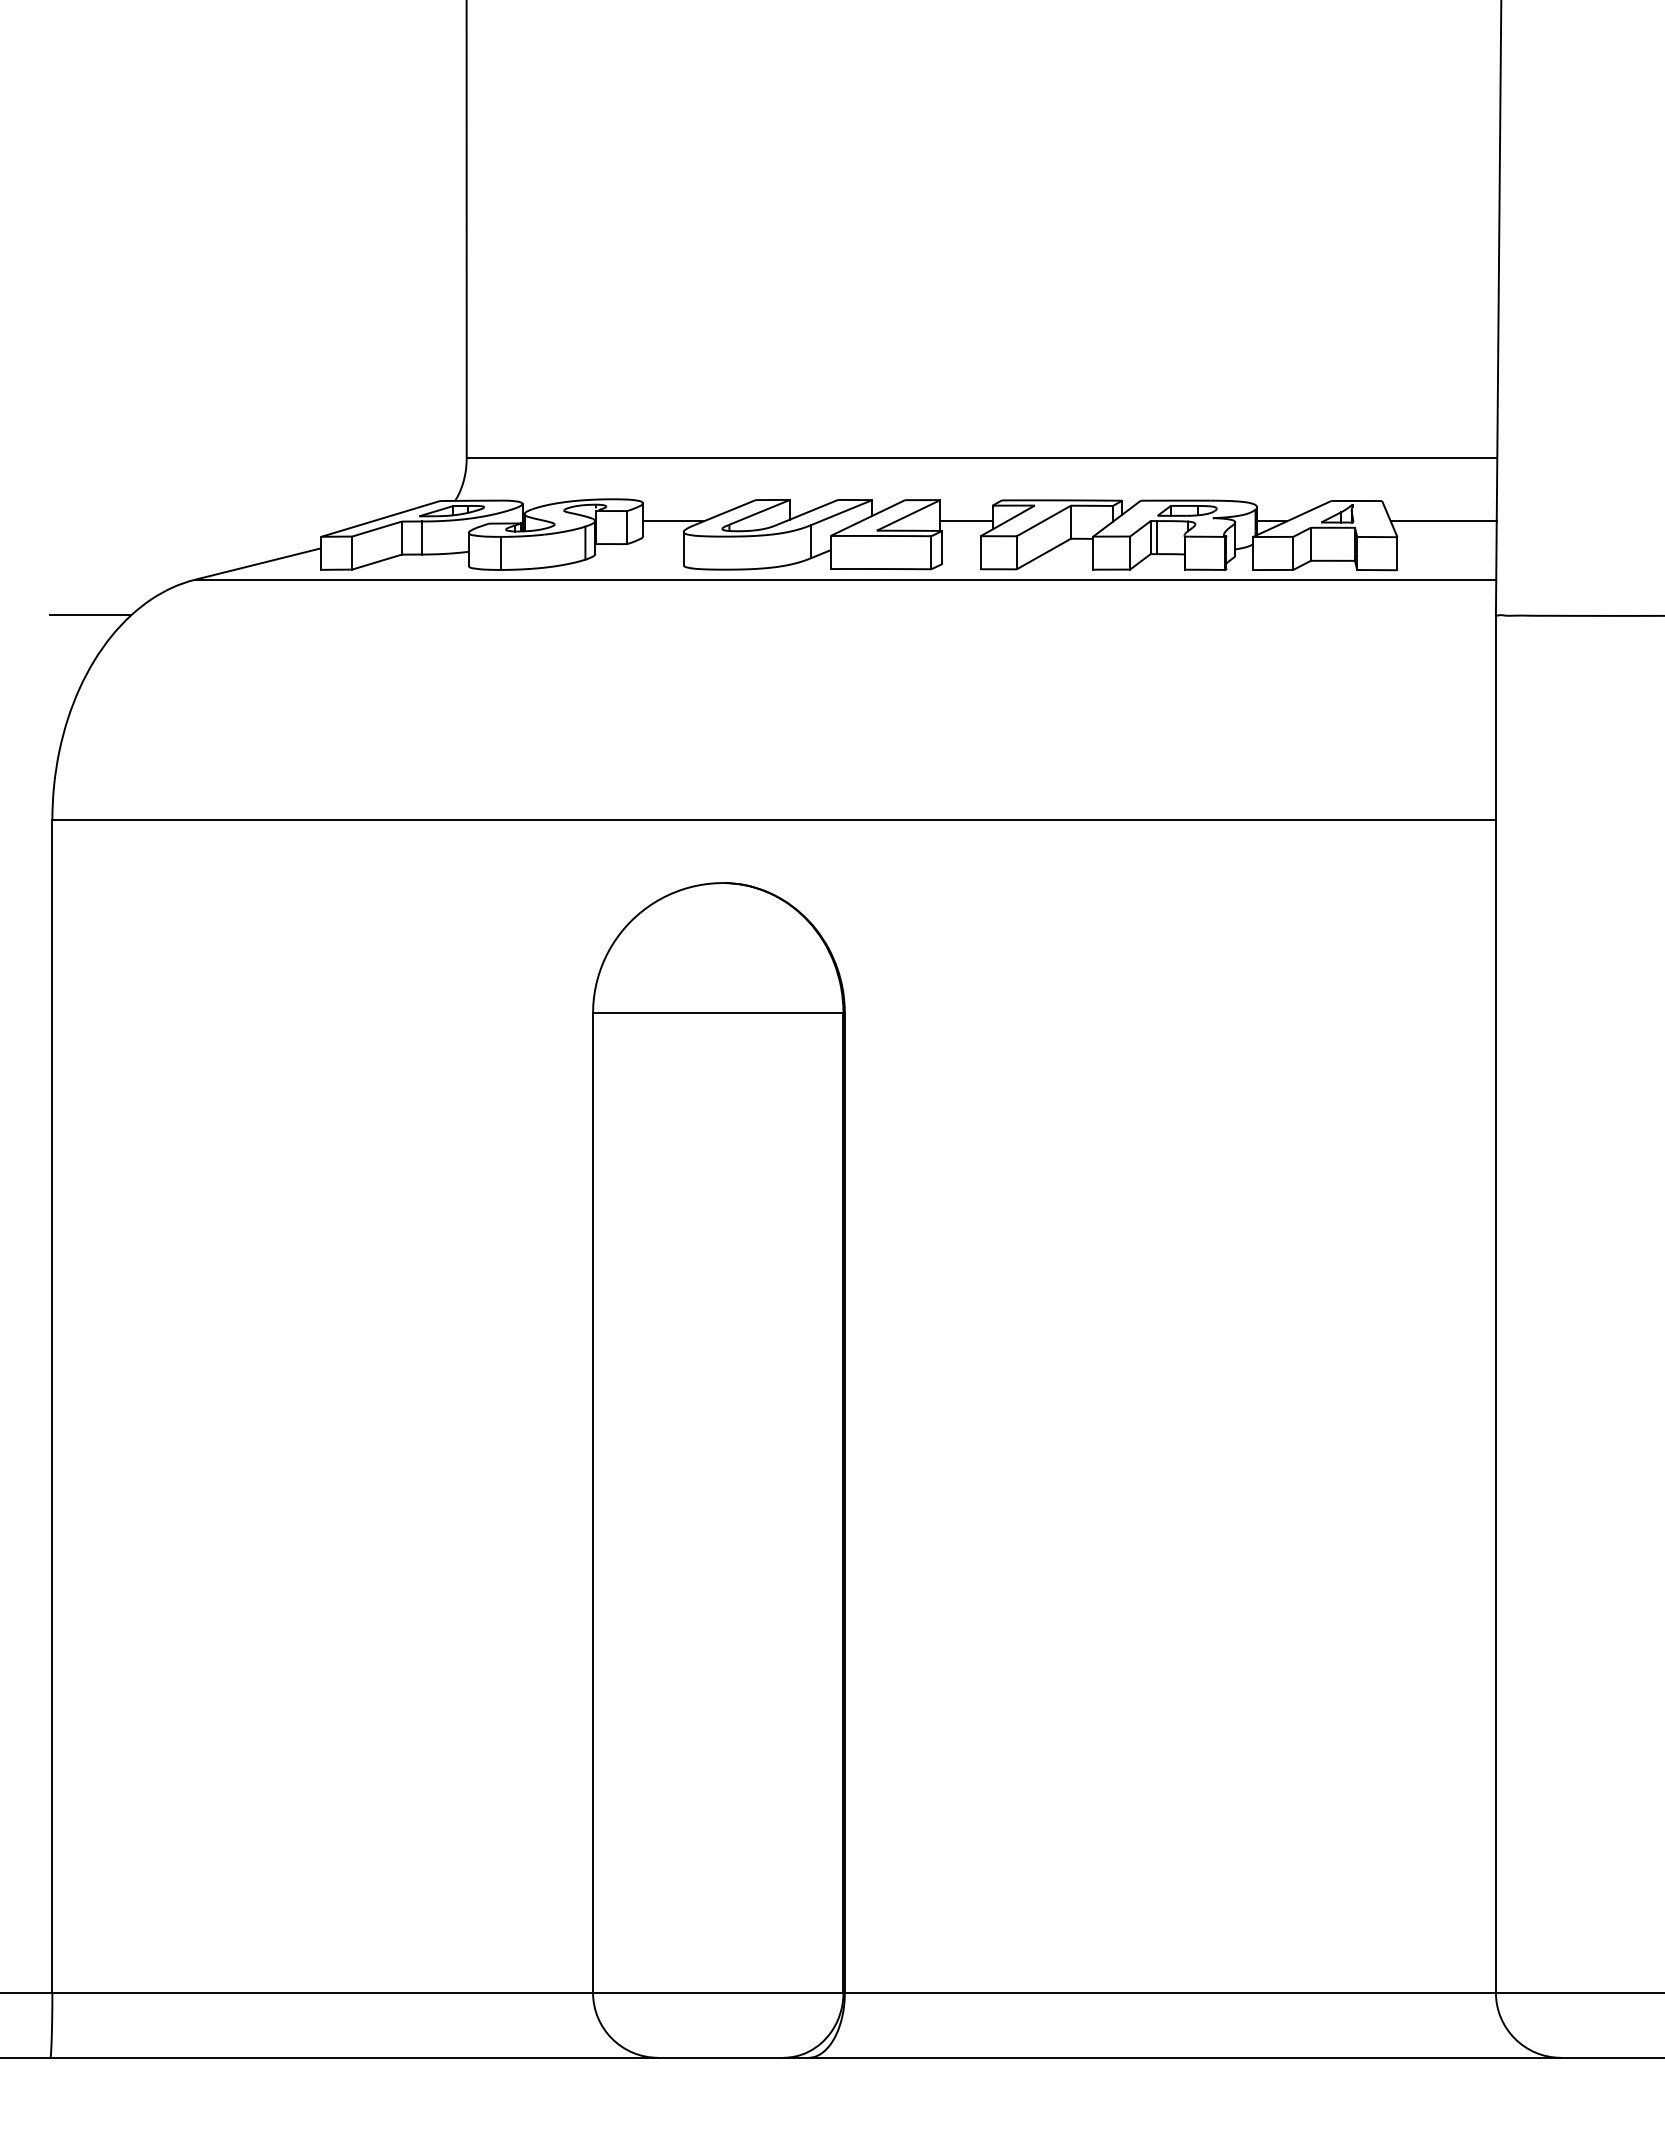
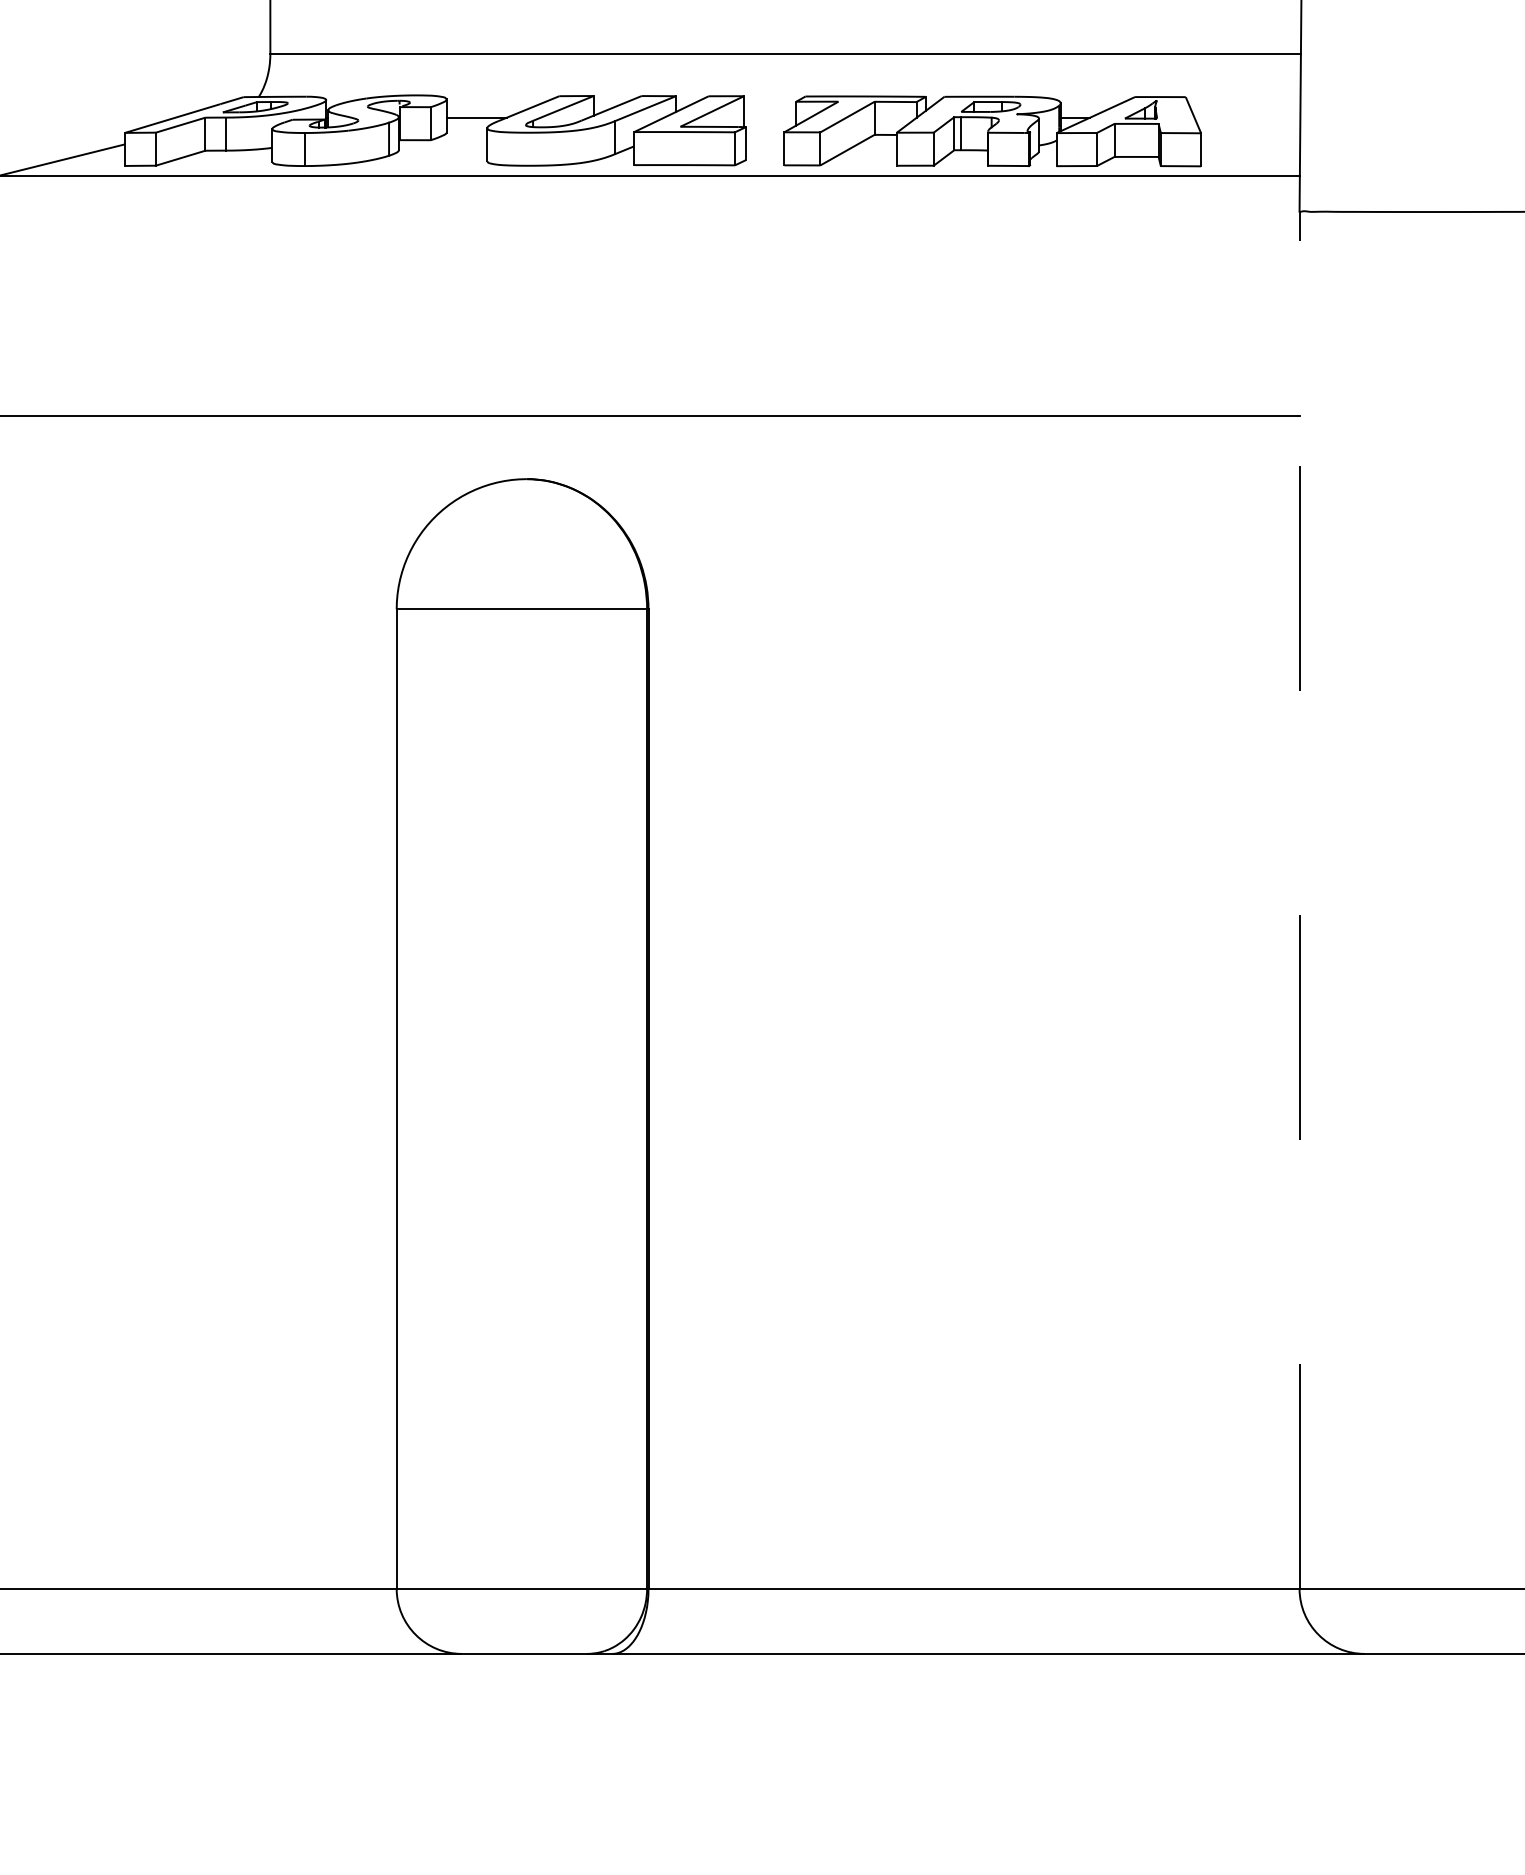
line: (966, 521) -> (770, 117), removed
line: (1443, 521) -> (1247, 117), removed
line: (1495, 1304) -> (1299, 900), solid -> dashed

